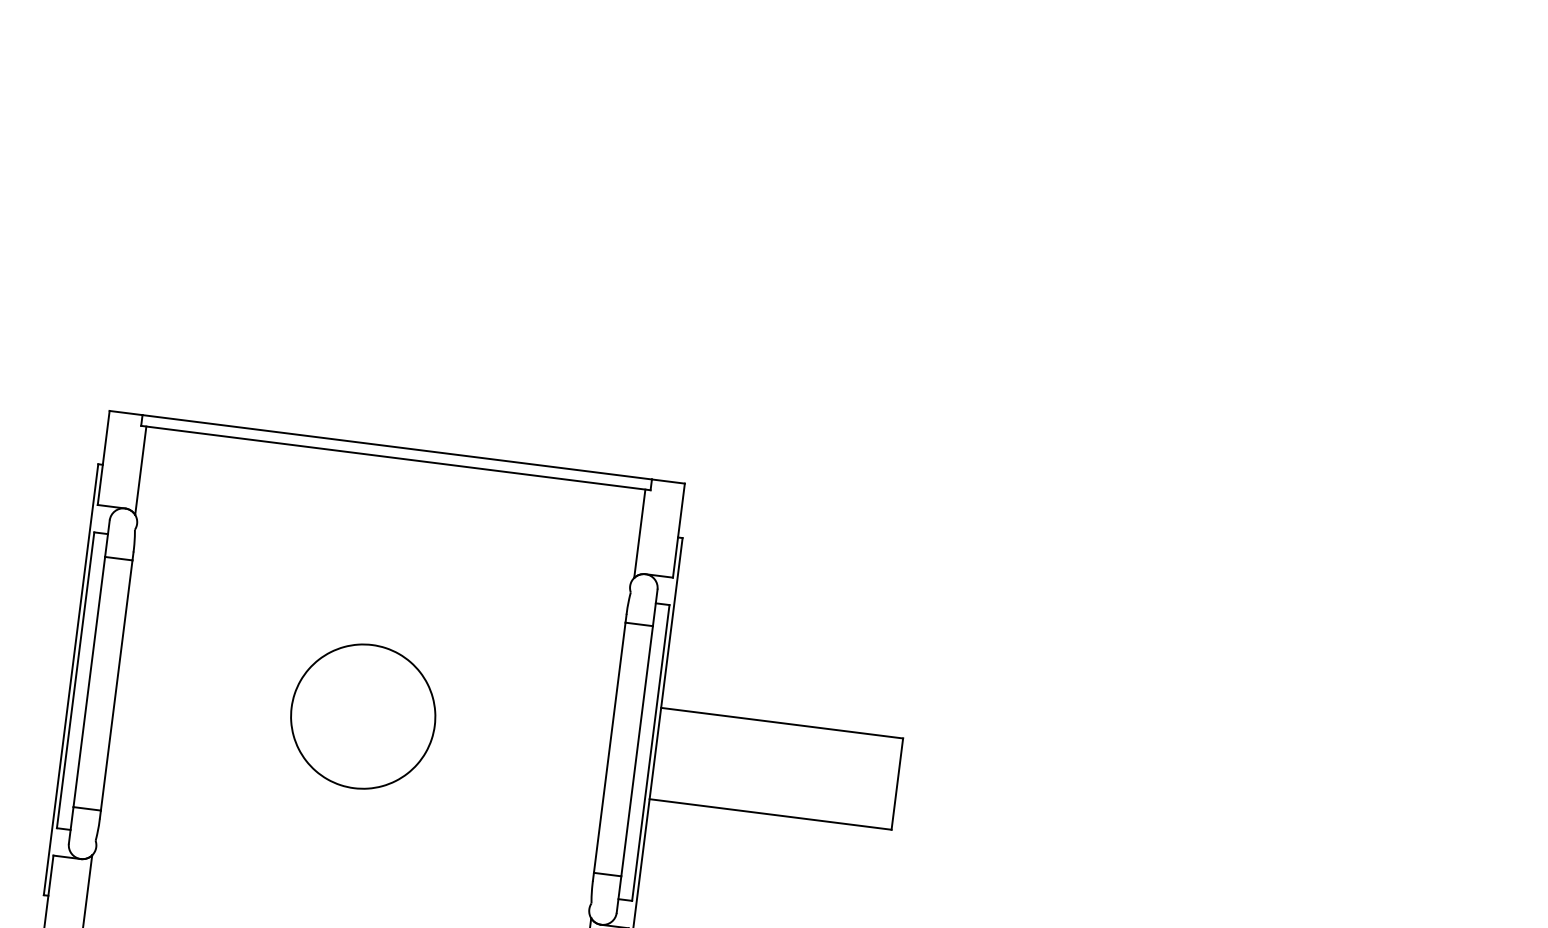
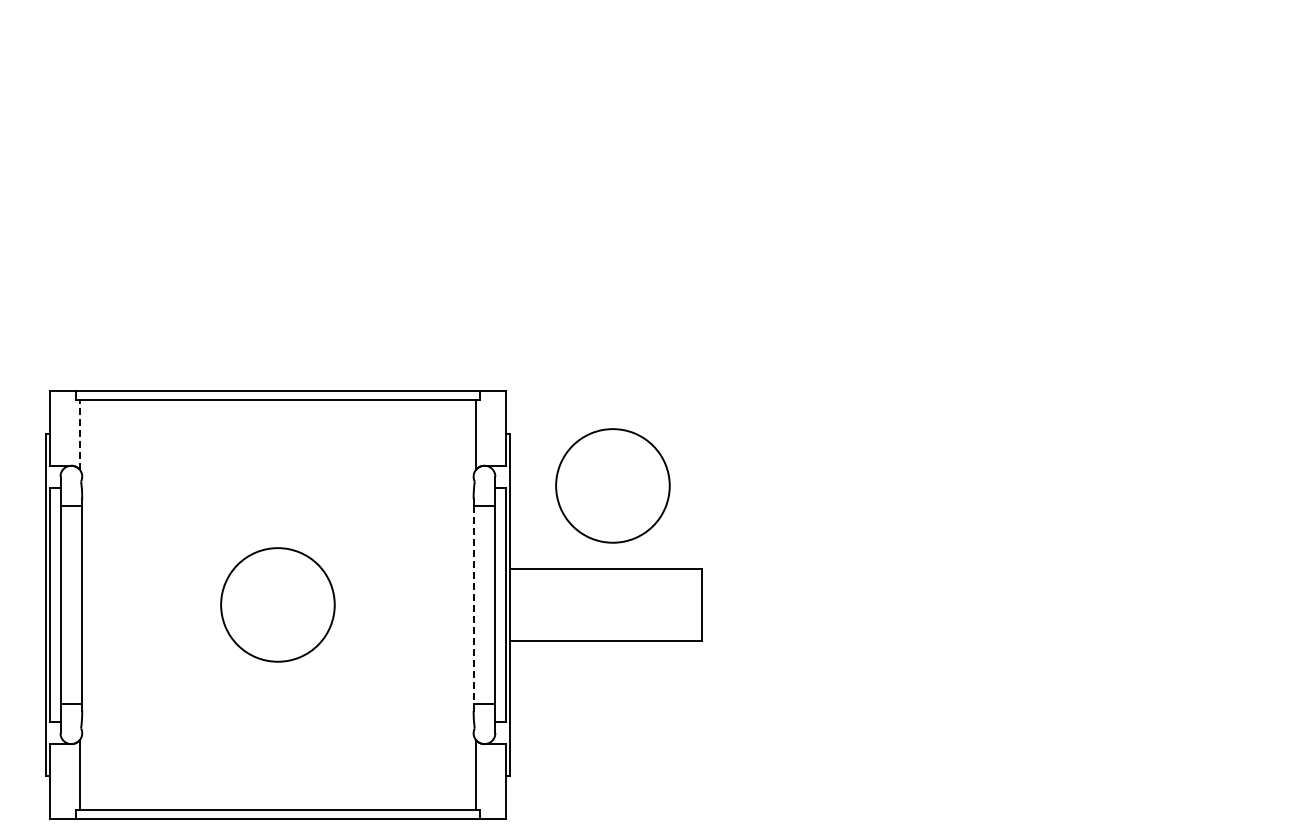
line: (140, 470) -> (79, 434), solid -> dashed
part: (803, 619) -> (612, 485), added
line: (609, 748) -> (473, 605), solid -> dashed

